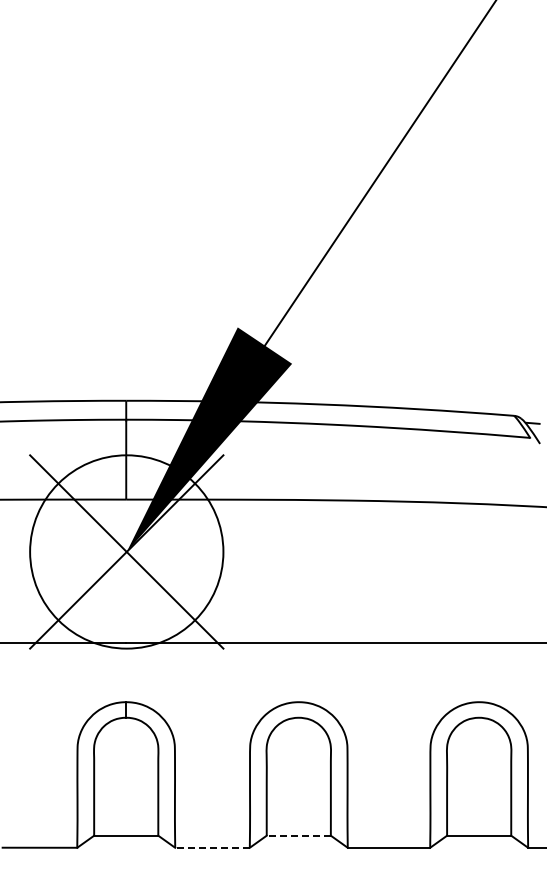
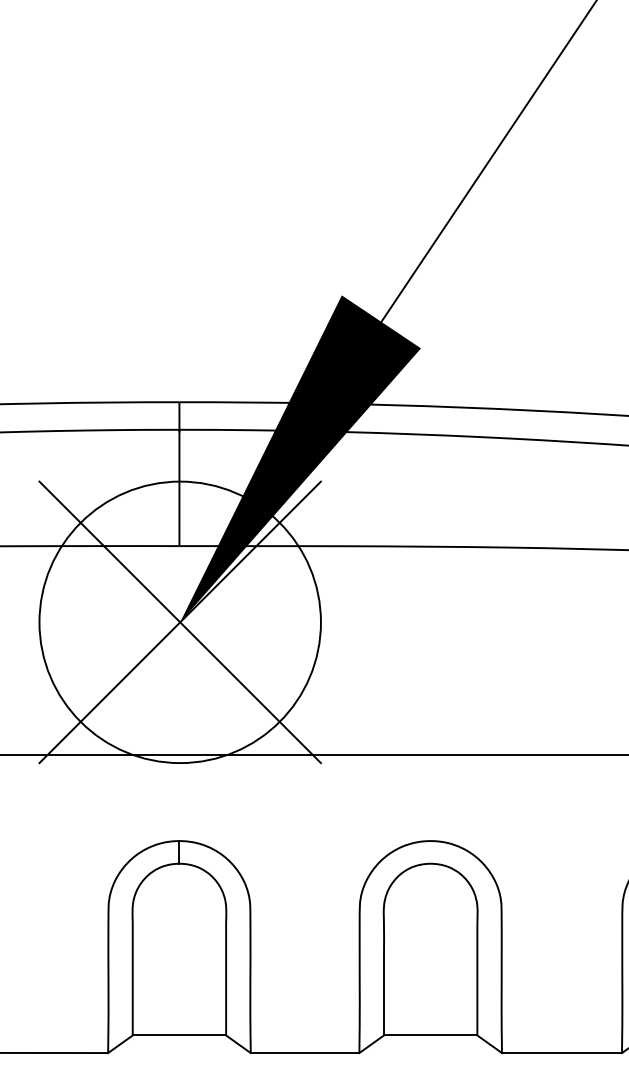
line: (298, 835) -> (430, 1035), dashed -> solid
line: (212, 847) -> (305, 1052), dashed -> solid

